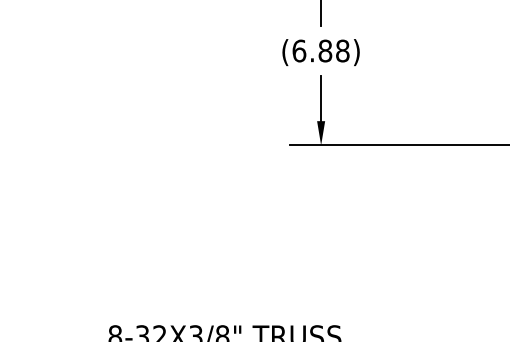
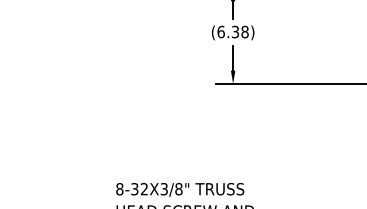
text: (325, 51) -> (235, 32), (6.88) -> (6.38)

